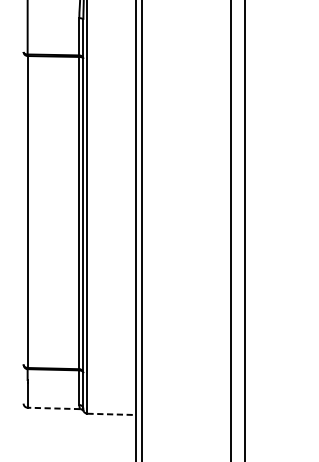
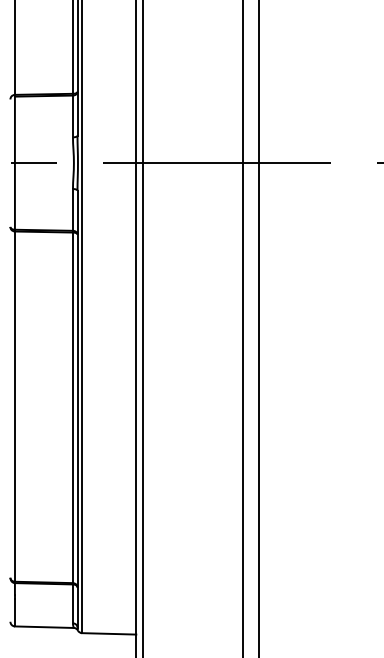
line: (53, 408) -> (44, 627), dashed -> solid
line: (111, 414) -> (109, 633), dashed -> solid

